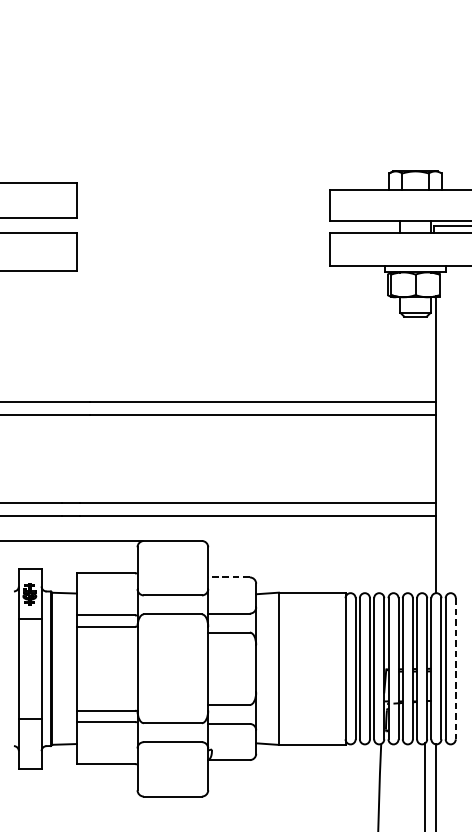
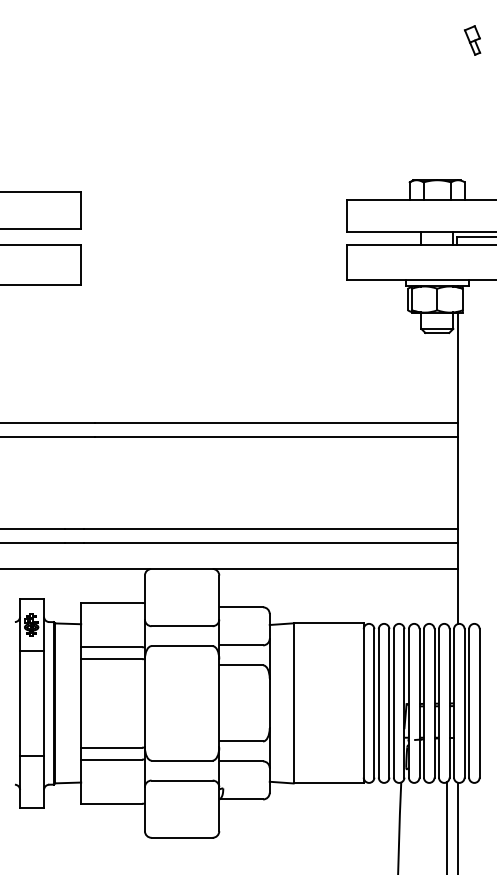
part: (448, 38) -> (472, 40), added
line: (319, 541) -> (336, 569), added
line: (229, 577) -> (241, 607), dashed -> solid
line: (455, 668) -> (479, 703), dashed -> solid

